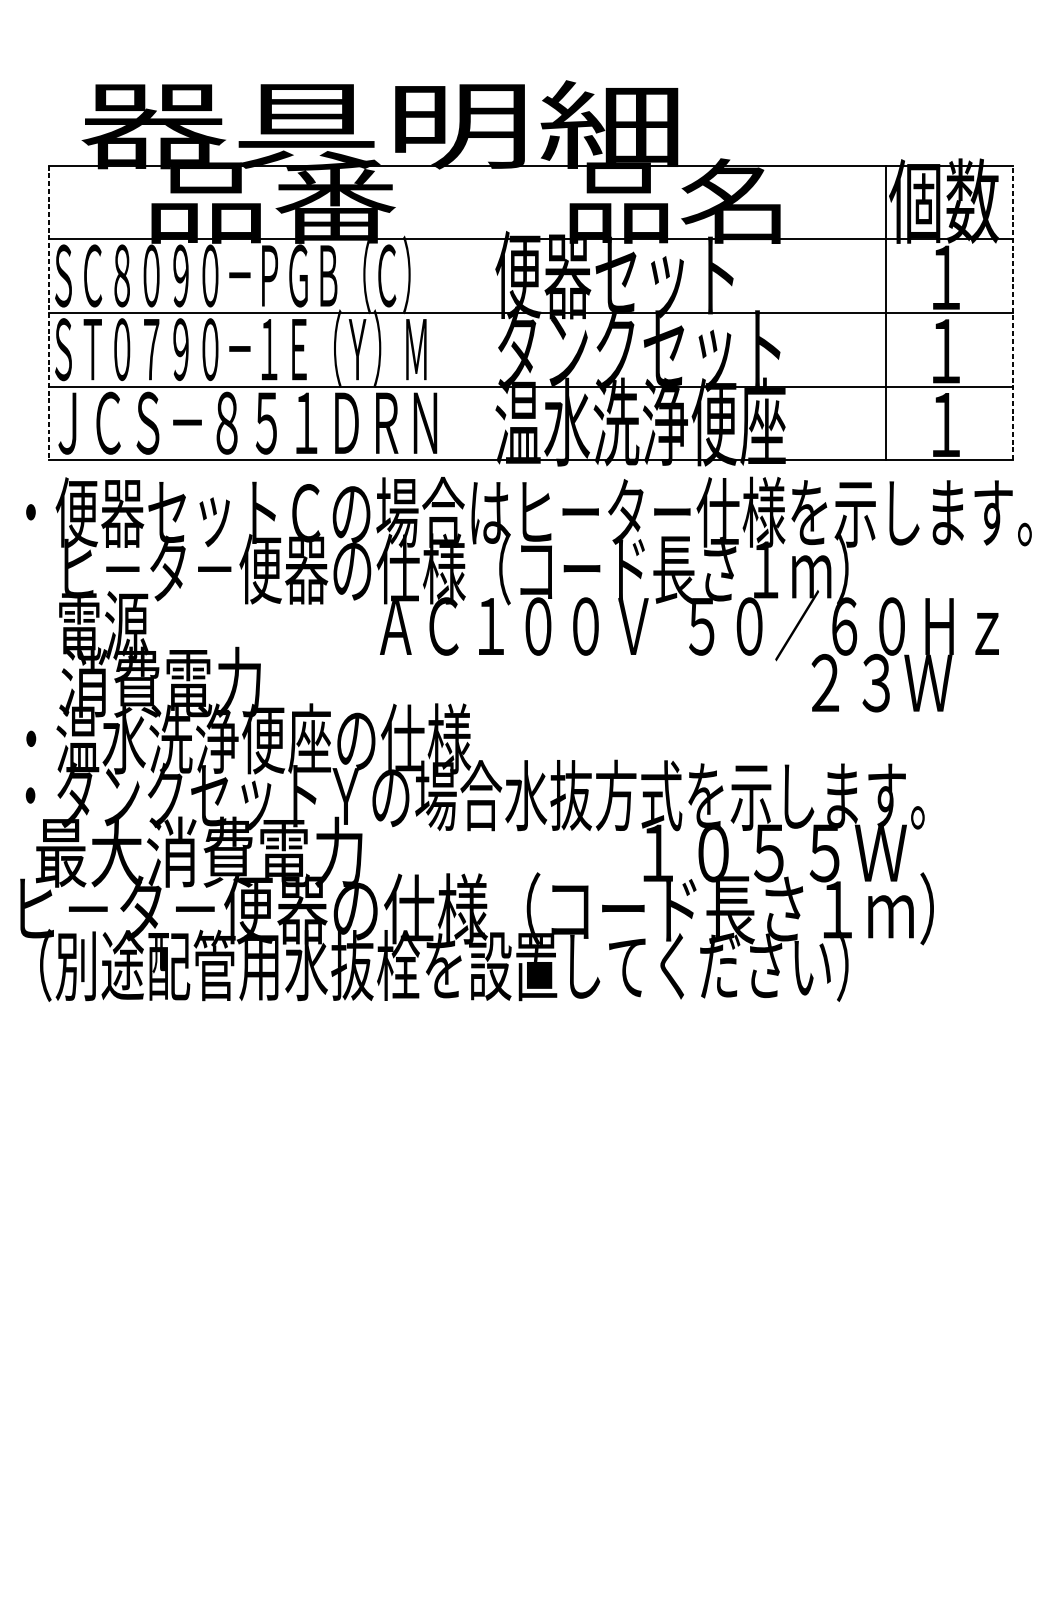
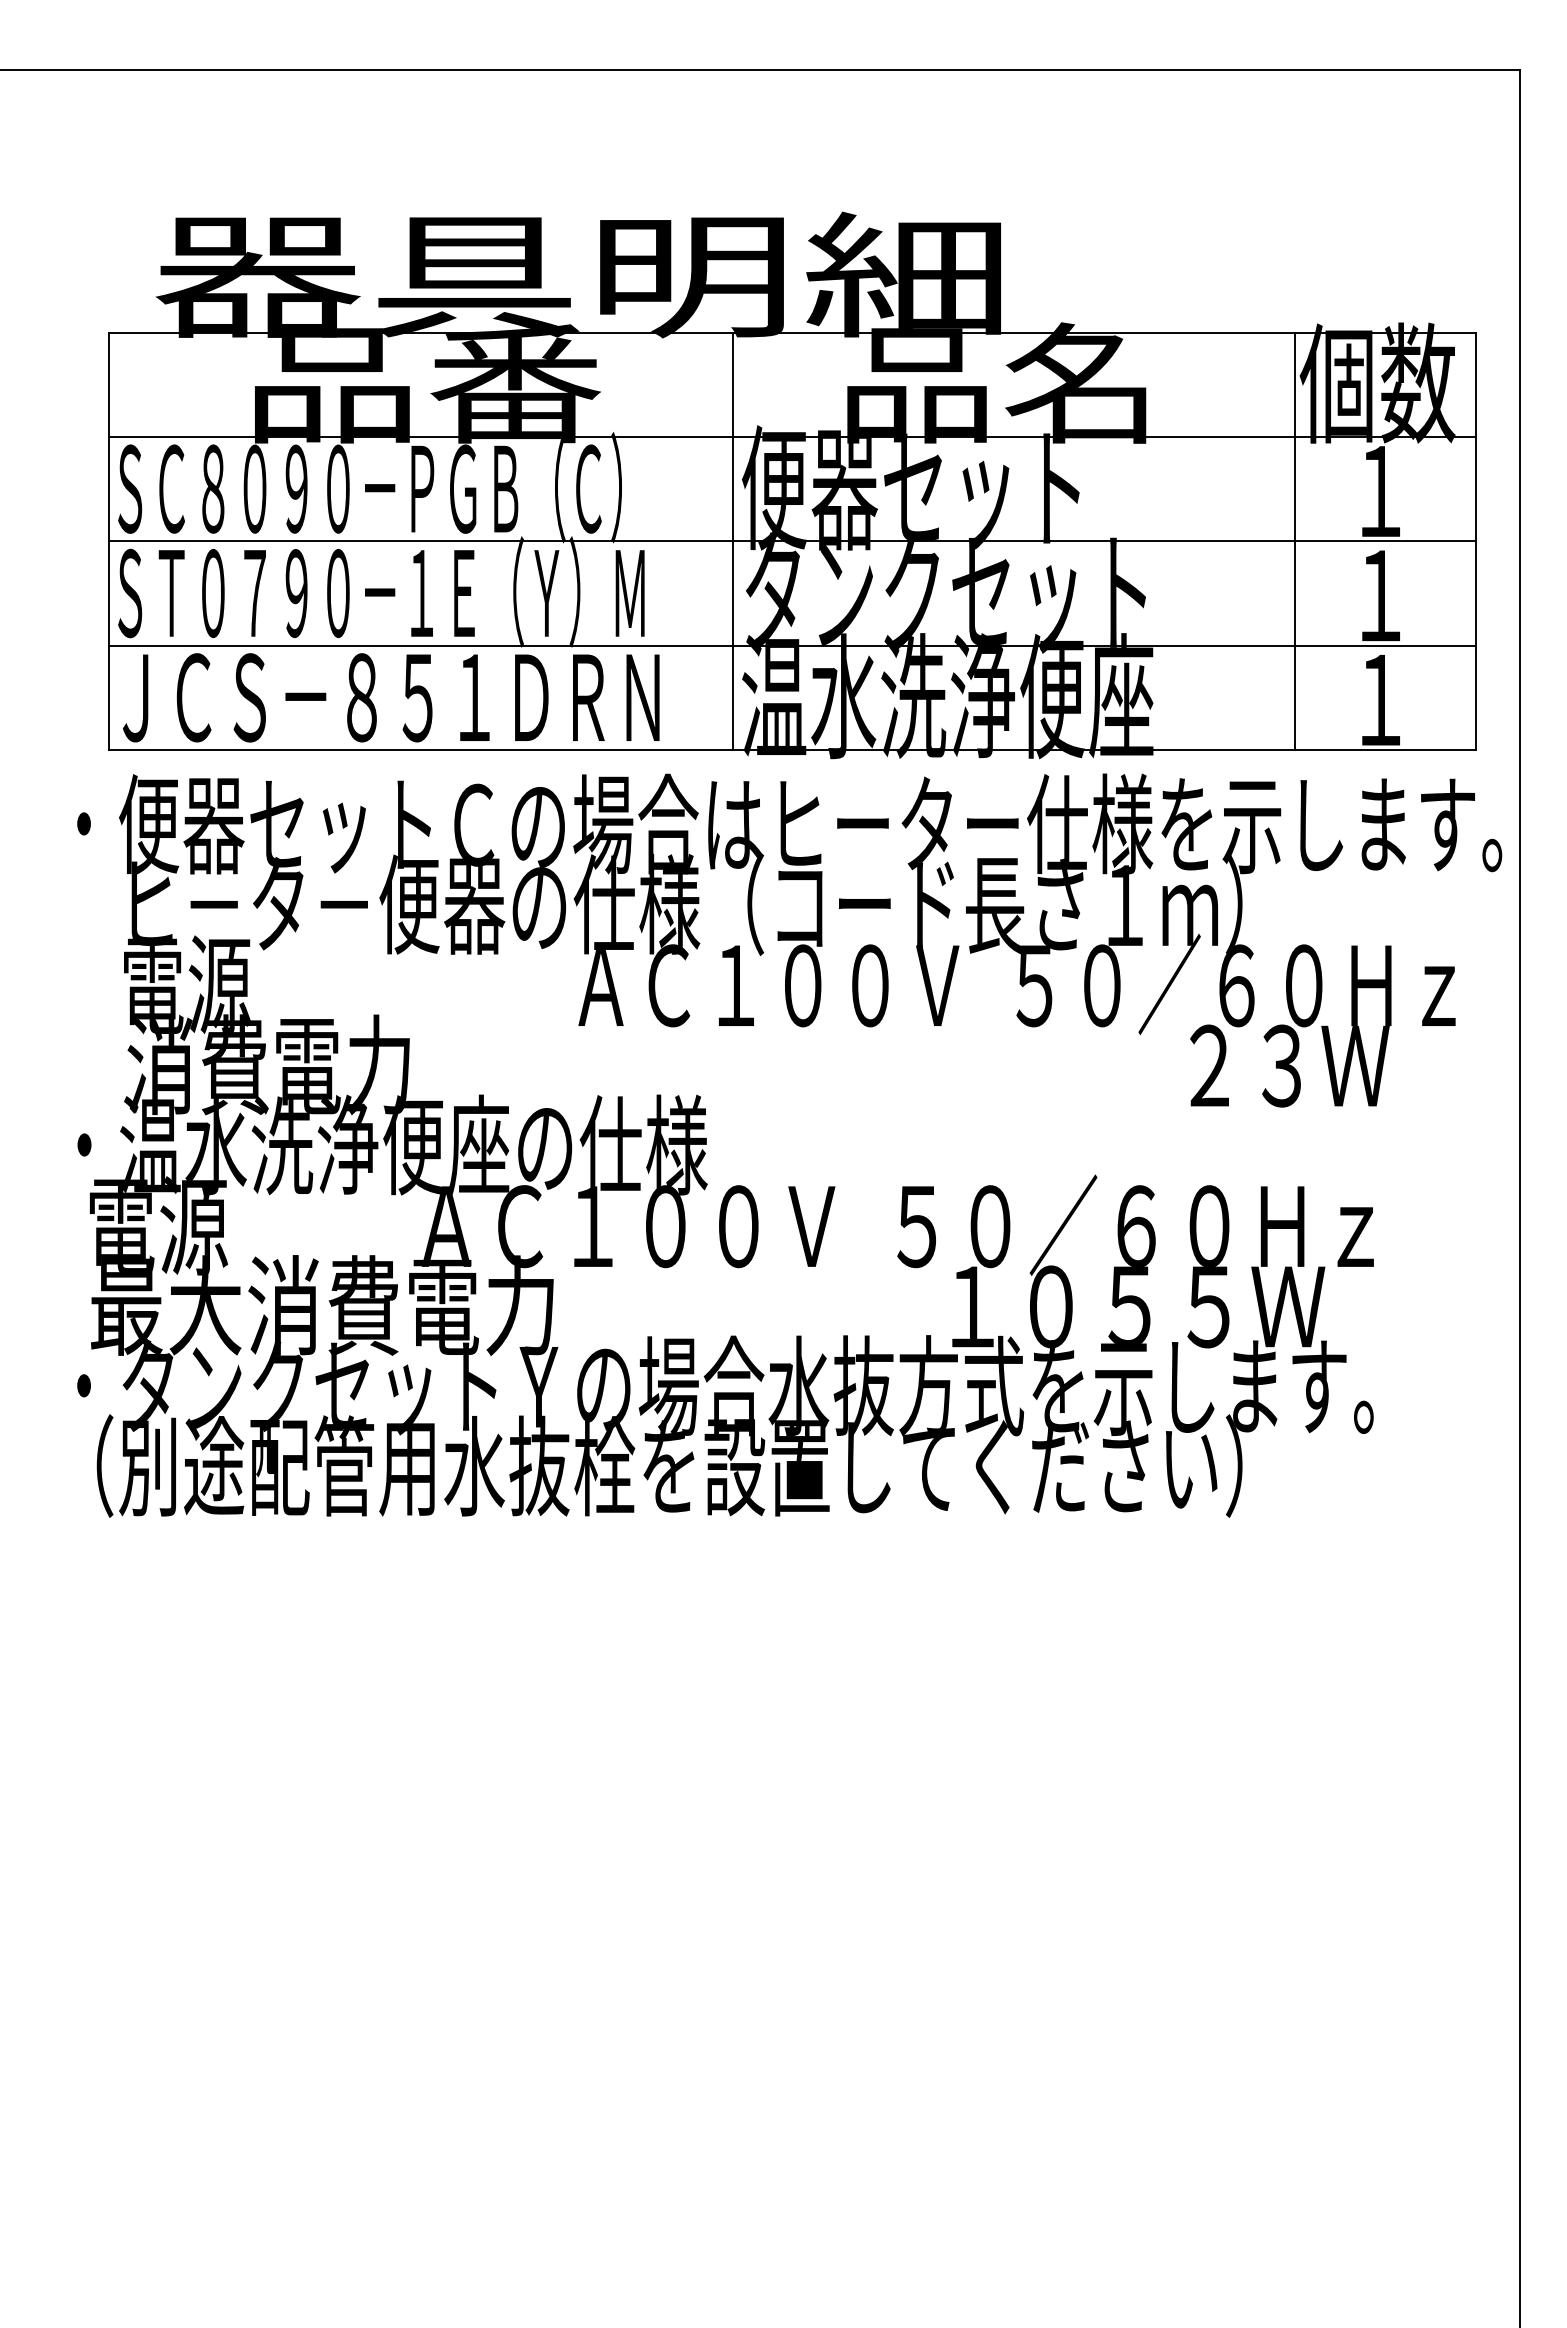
line: (48, 312) -> (109, 541), dashed -> solid
line: (489, 312) -> (733, 541), added
line: (1013, 312) -> (1475, 541), dashed -> solid
text: (482, 795) -> (724, 1224), ・タンクセットＹの場合水抜方式を示します。 -> 電源           ＡＣ１００Ｖ  ５０／６０Ｈｚ
text: (480, 908) -> (720, 1385), ヒ－タ－便器の仕様（コード長さ１ｍ） -> ・タンクセットＹの場合水抜方式を示します。

